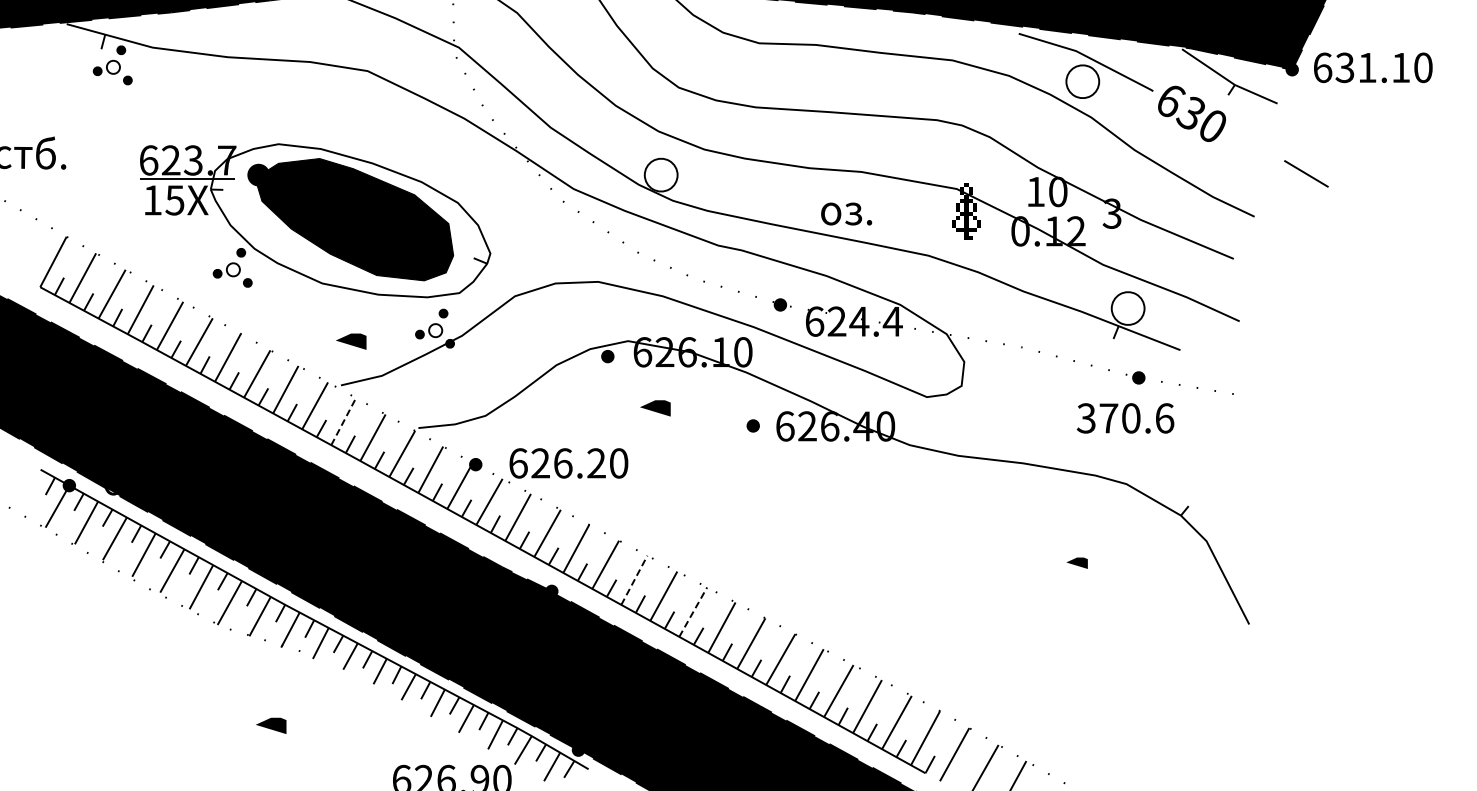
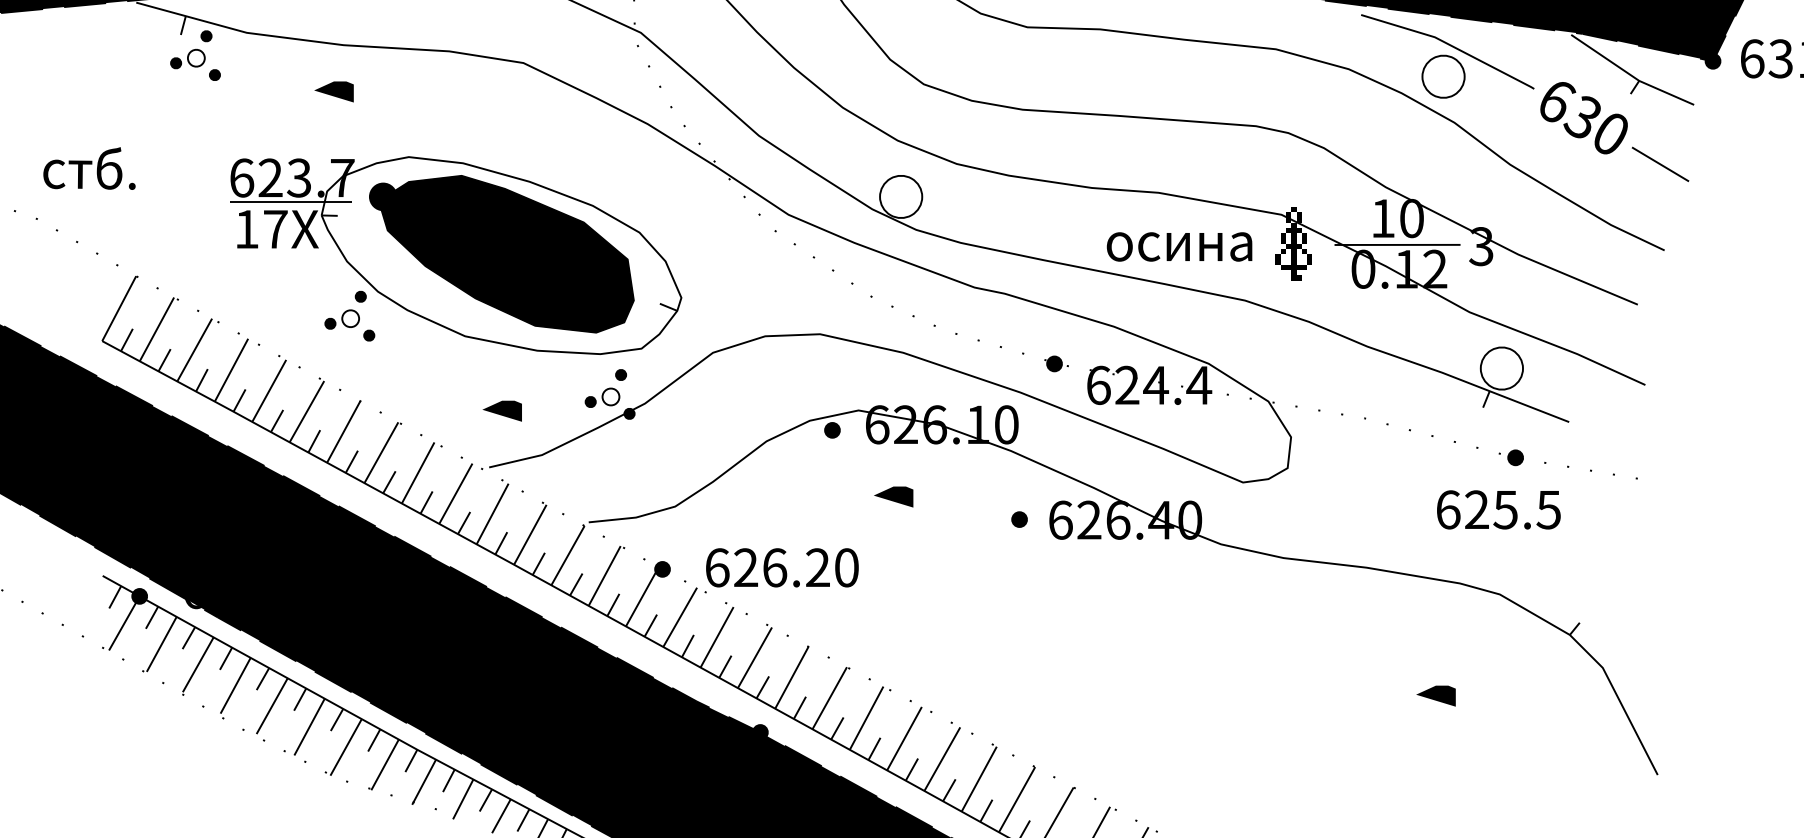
part: (220, 93) -> (334, 91), added
line: (1306, 173) -> (1660, 163), moved
text: (174, 200) -> (274, 229), 15 -> 17
line: (1046, 212) -> (1396, 244), added
text: (889, 213) -> (1194, 246), оз. -> осина
text: (1125, 418) -> (1498, 510), 370.6 -> 625.5
line: (343, 421) -> (492, 513), dashed -> solid
part: (1077, 563) -> (1436, 696), size x1.43
line: (634, 580) -> (866, 718), dashed -> solid
line: (693, 611) -> (942, 758), dashed -> solid

